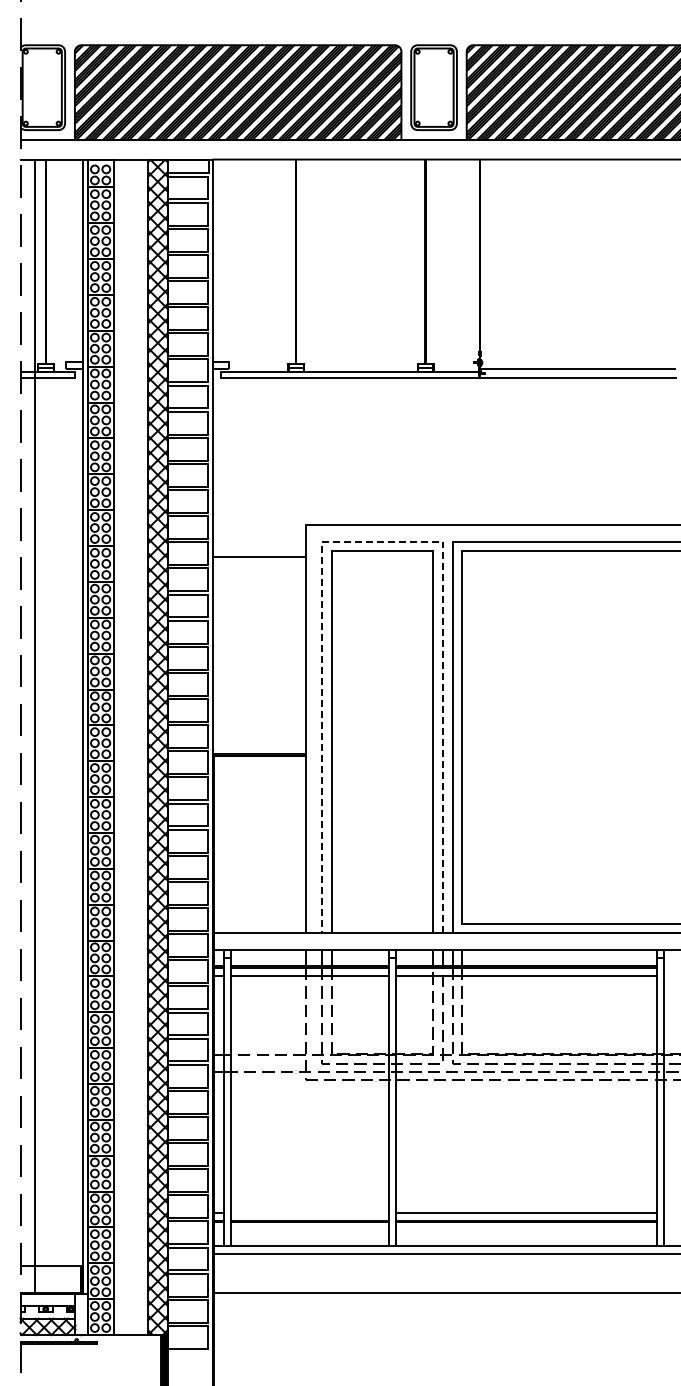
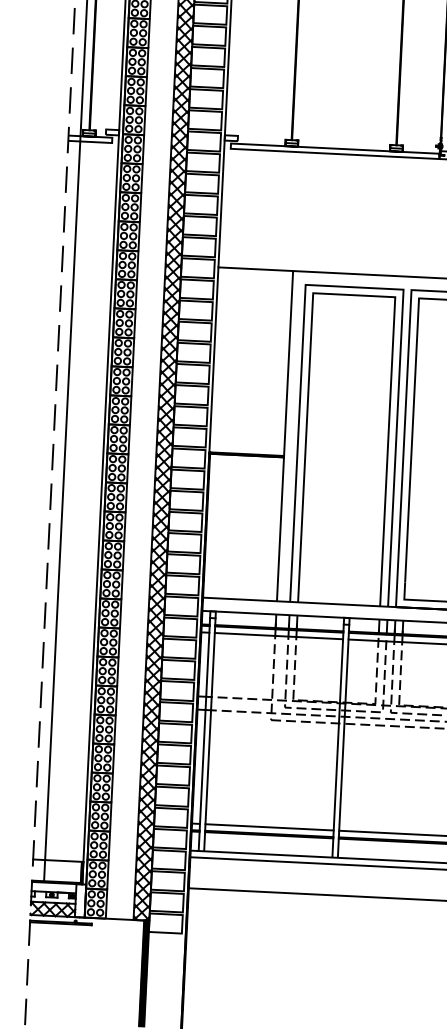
line: (382, 541) -> (354, 287), dashed -> solid
line: (259, 557) -> (255, 269), moved
line: (309, 1212) -> (269, 827), added

